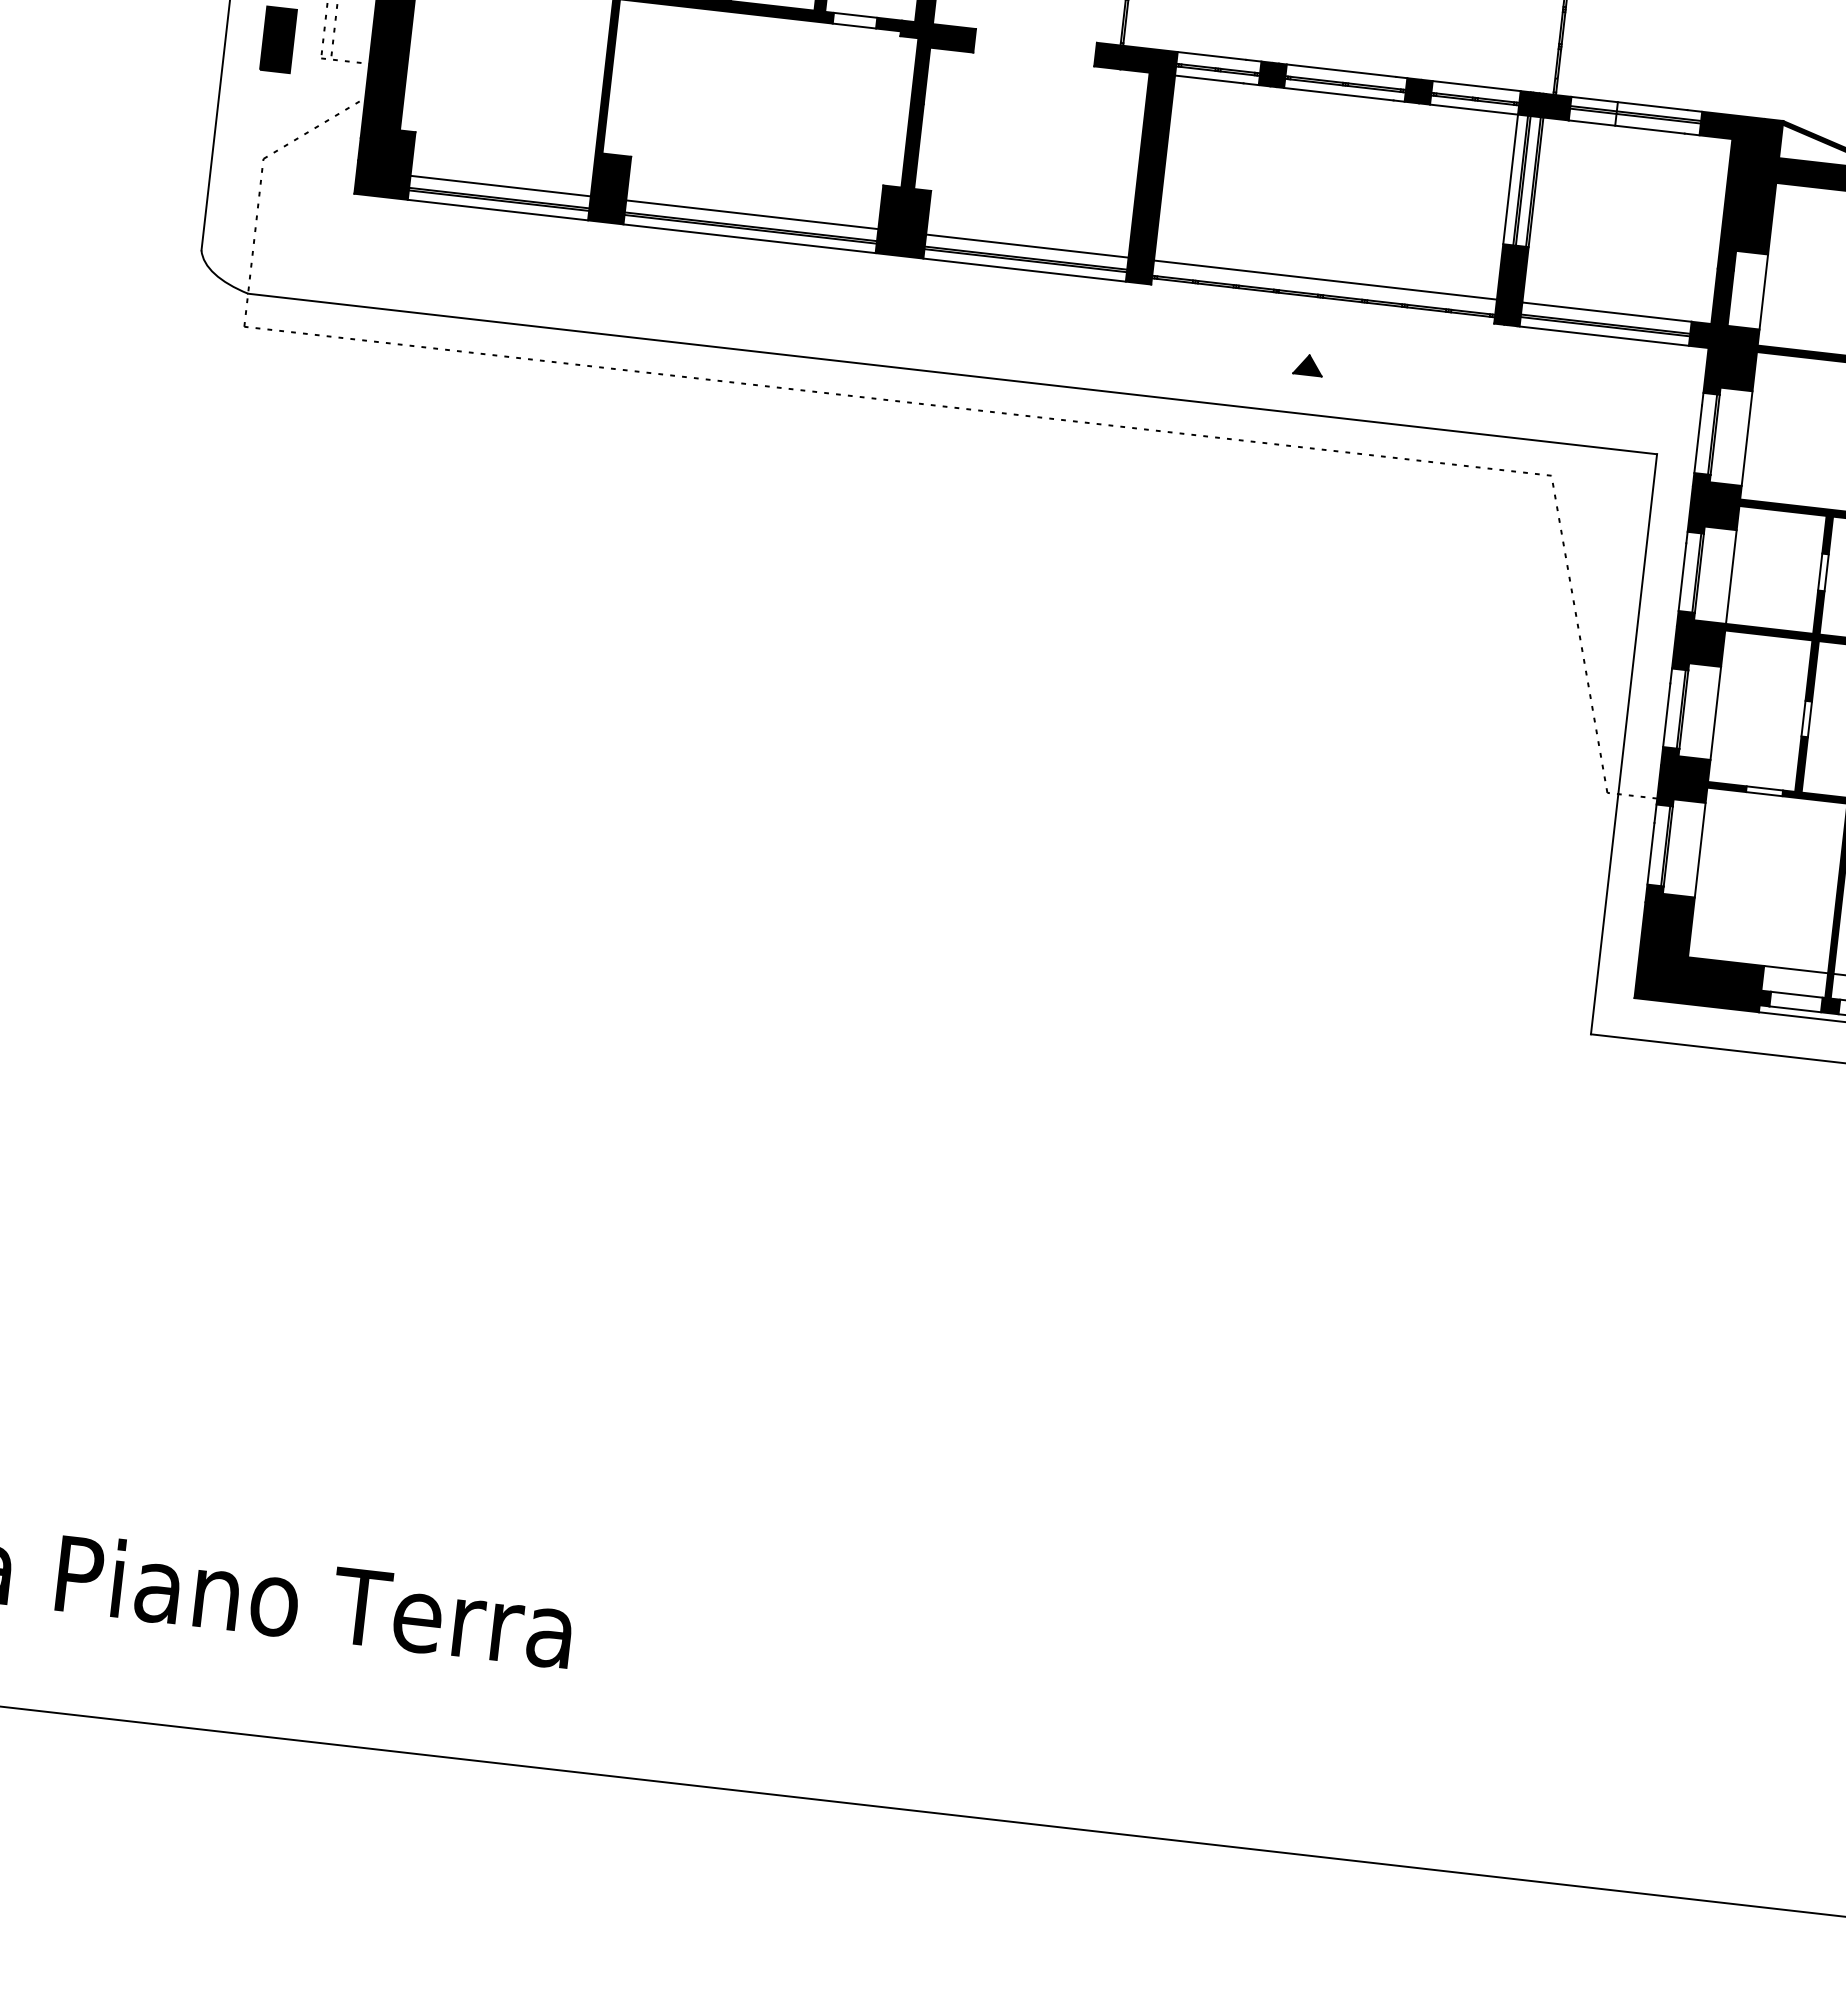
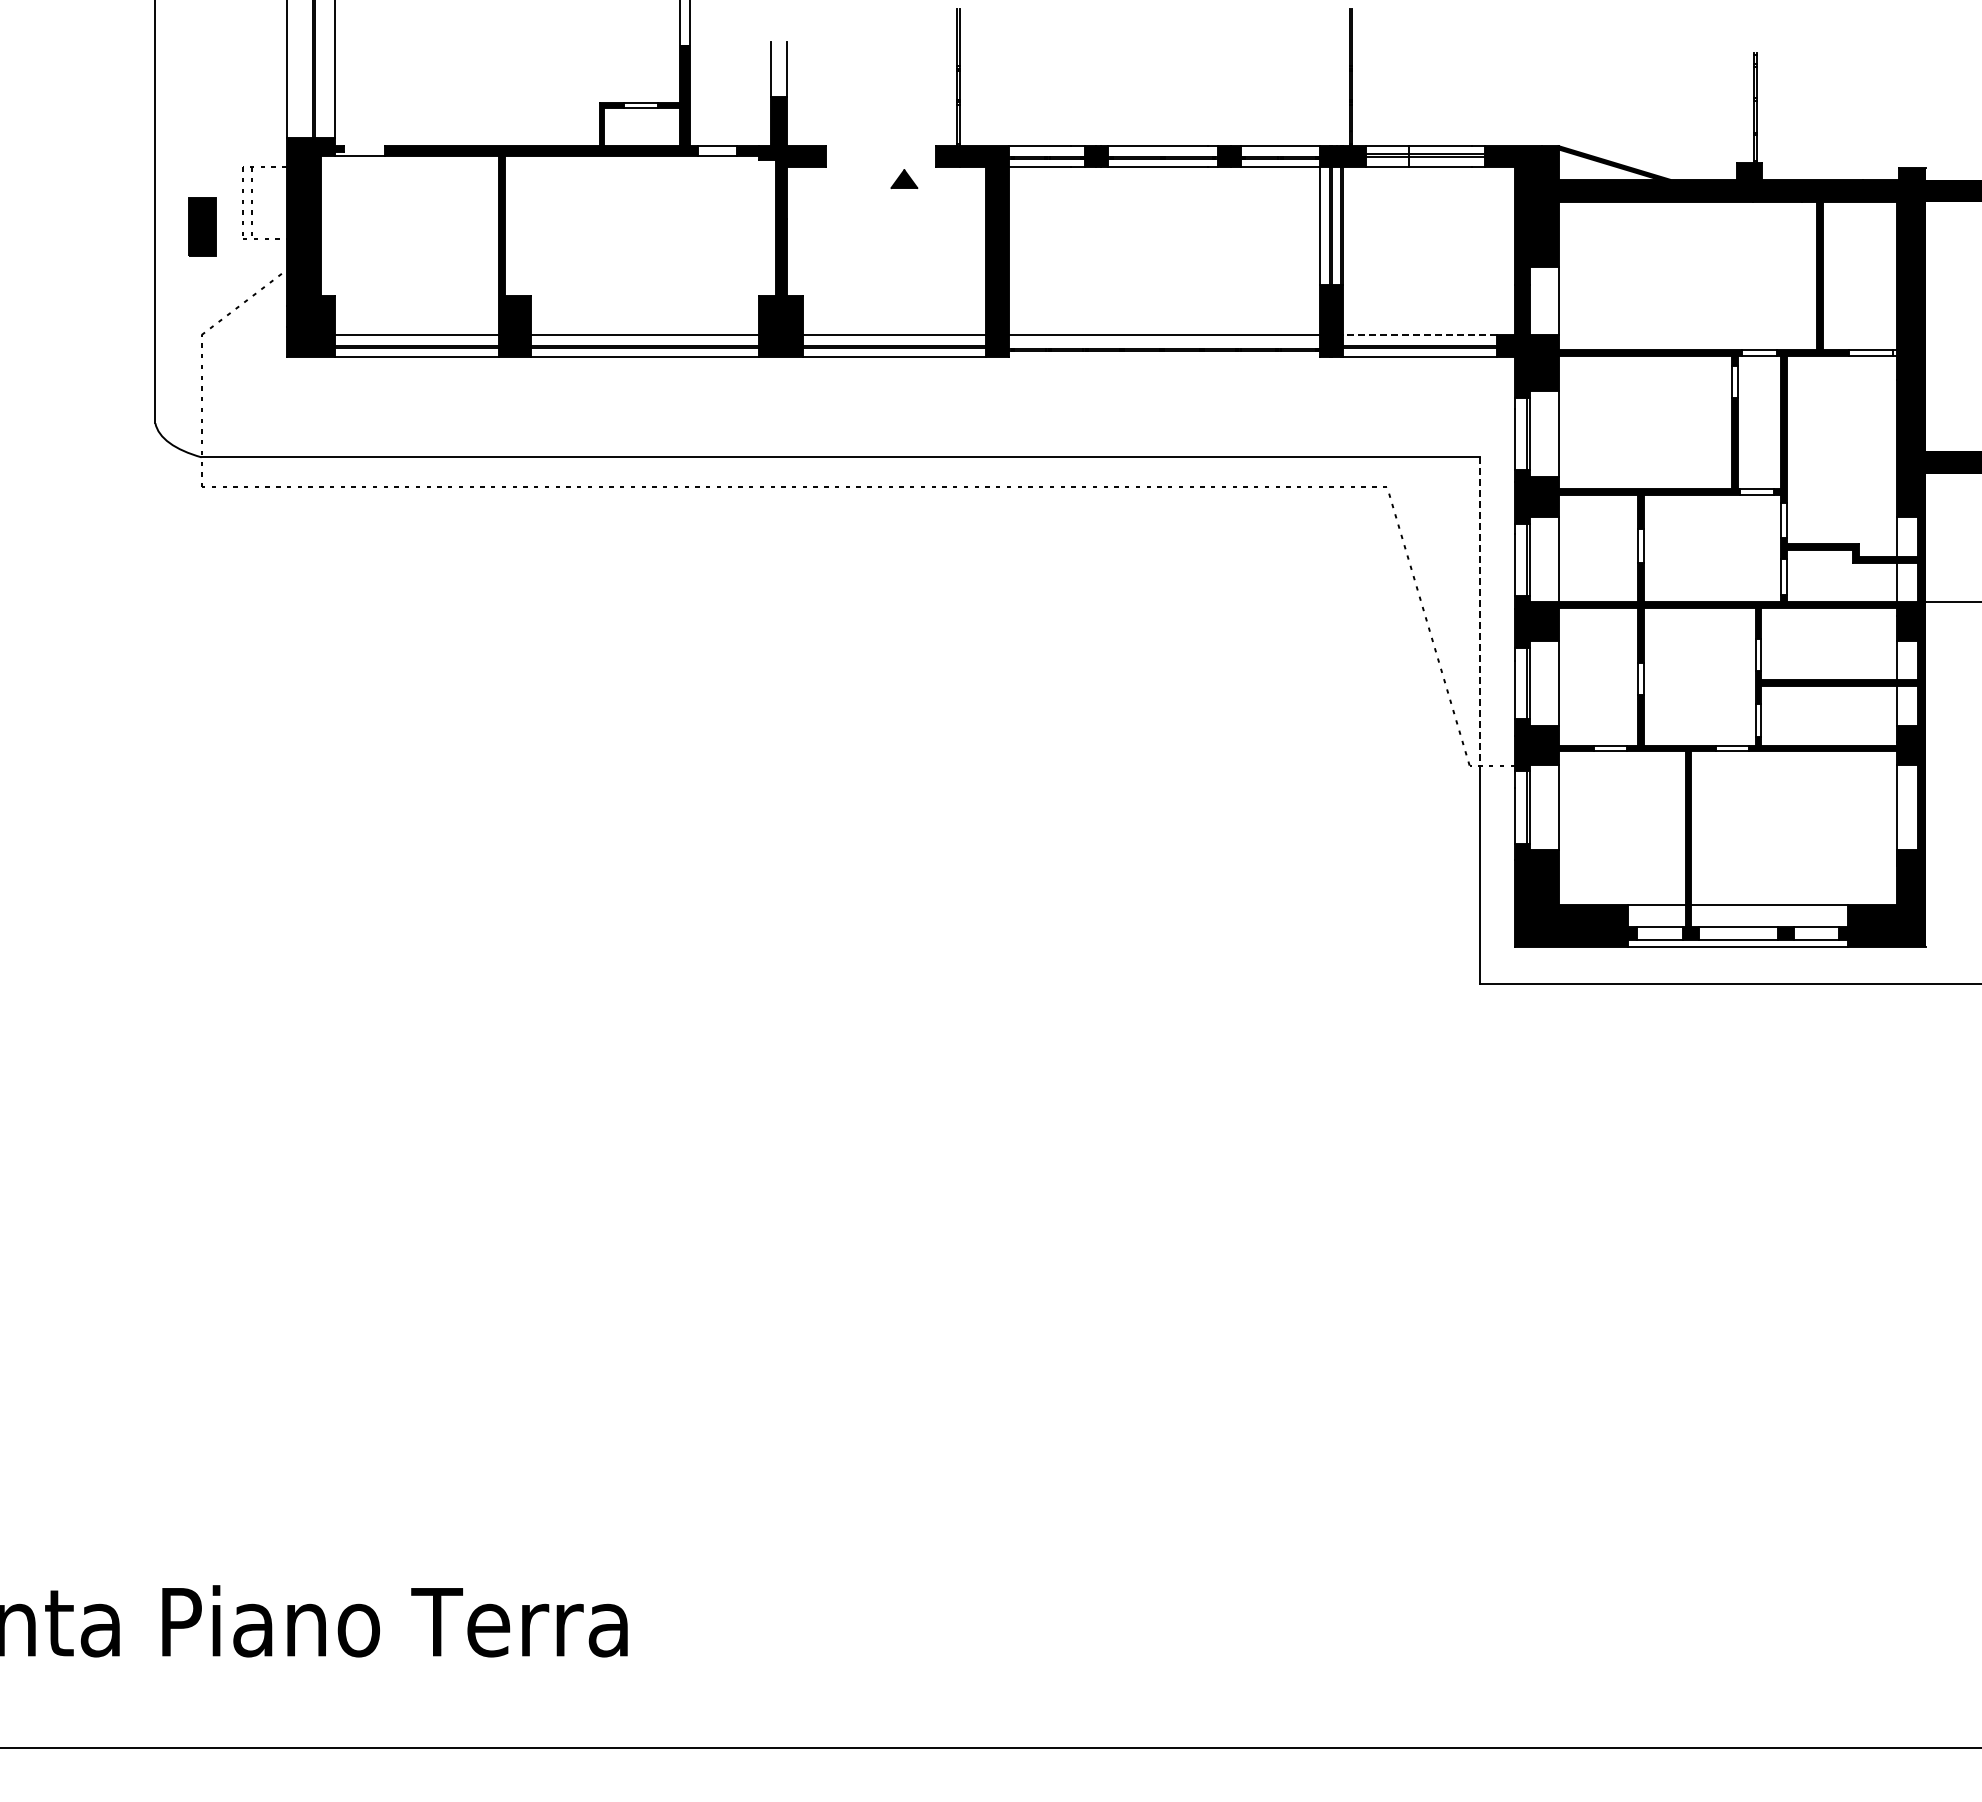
line: (1607, 312) -> (1420, 335), solid -> dashed
part: (1308, 364) -> (904, 178), moved
line: (1637, 625) -> (1479, 612), solid -> dashed

